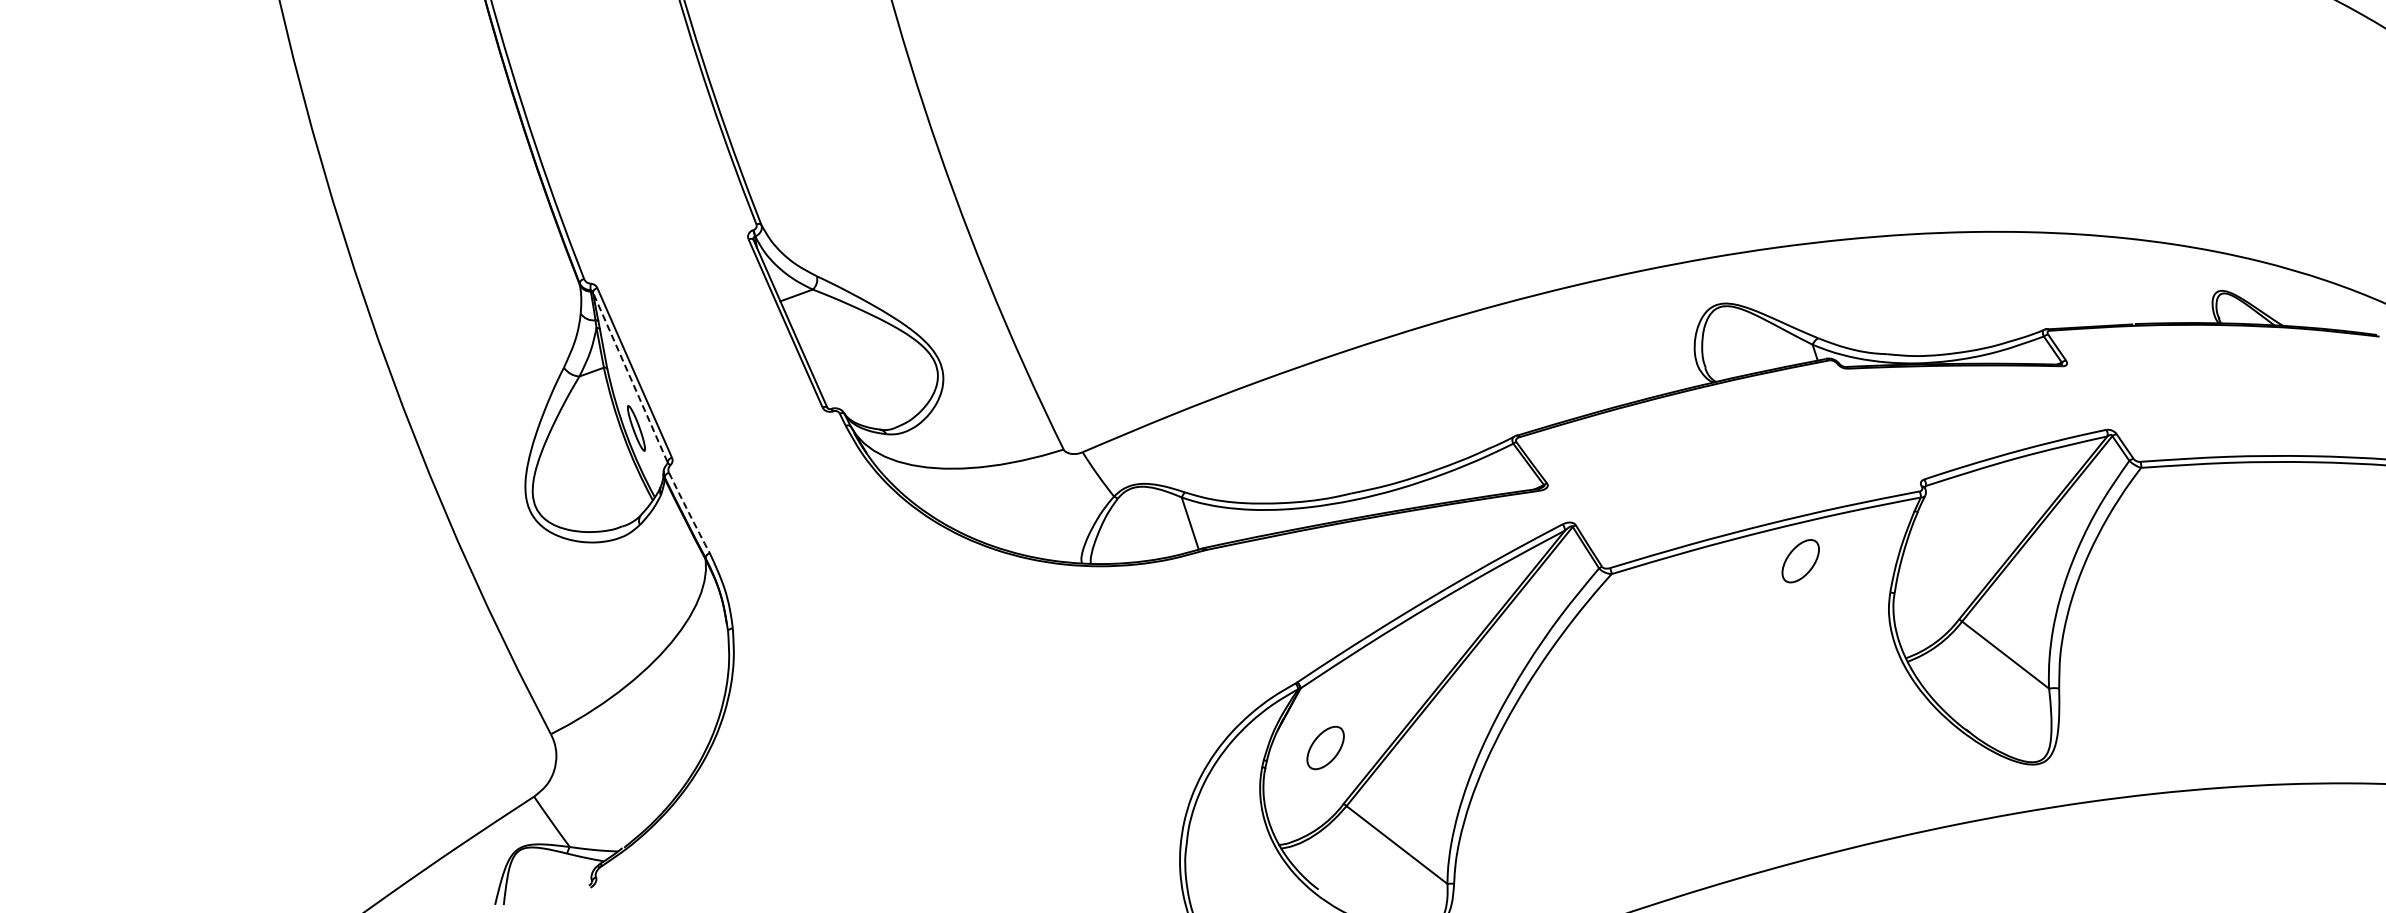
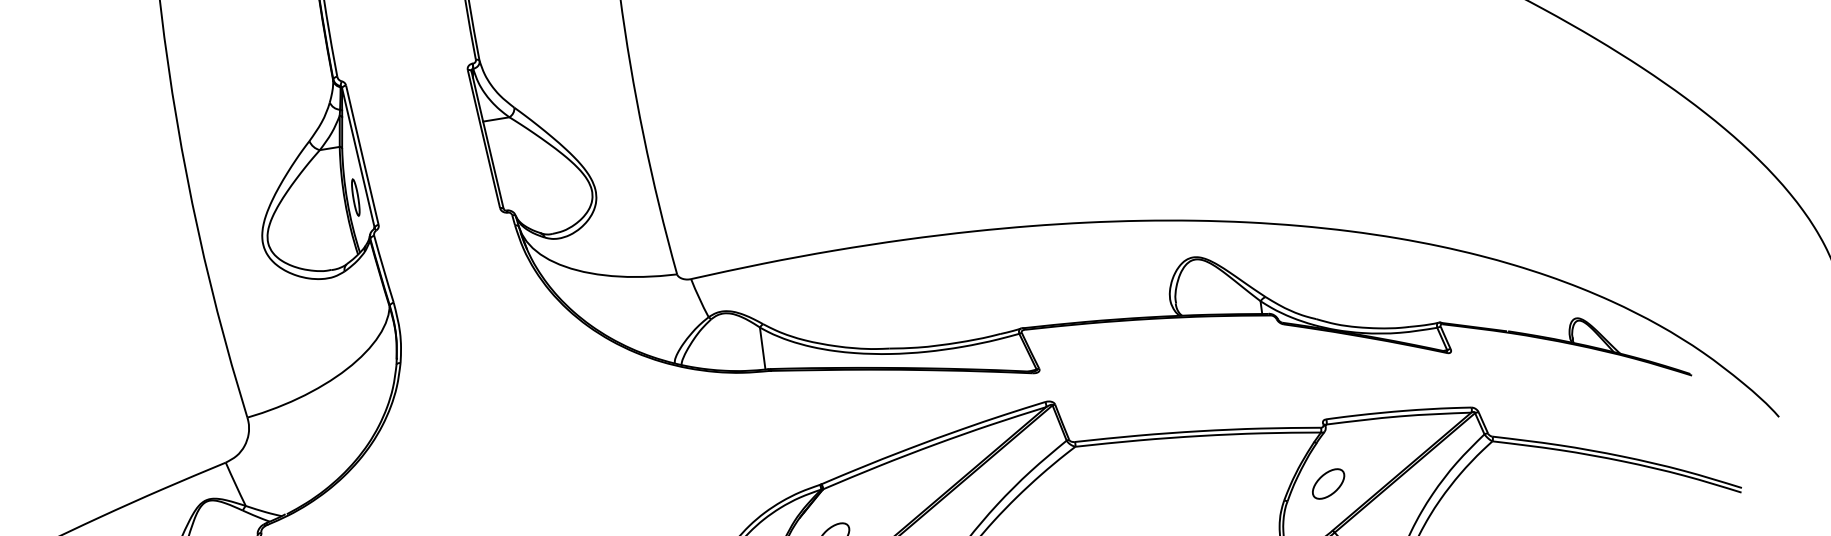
line: (630, 377) -> (358, 158), dashed -> solid
arc: (689, 513) -> (383, 269), dashed -> solid
part: (1800, 561) -> (1328, 484), moved

